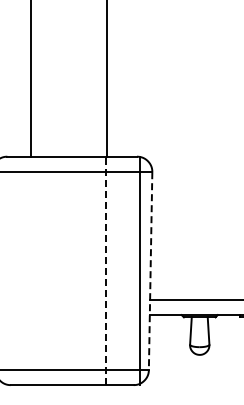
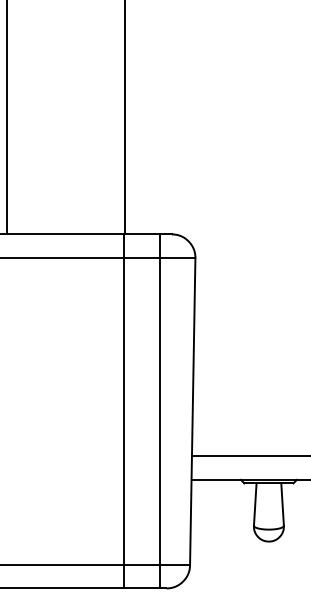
line: (106, 270) -> (124, 410), dashed -> solid
line: (139, 270) -> (160, 410), moved
line: (150, 271) -> (192, 412), dashed -> solid

